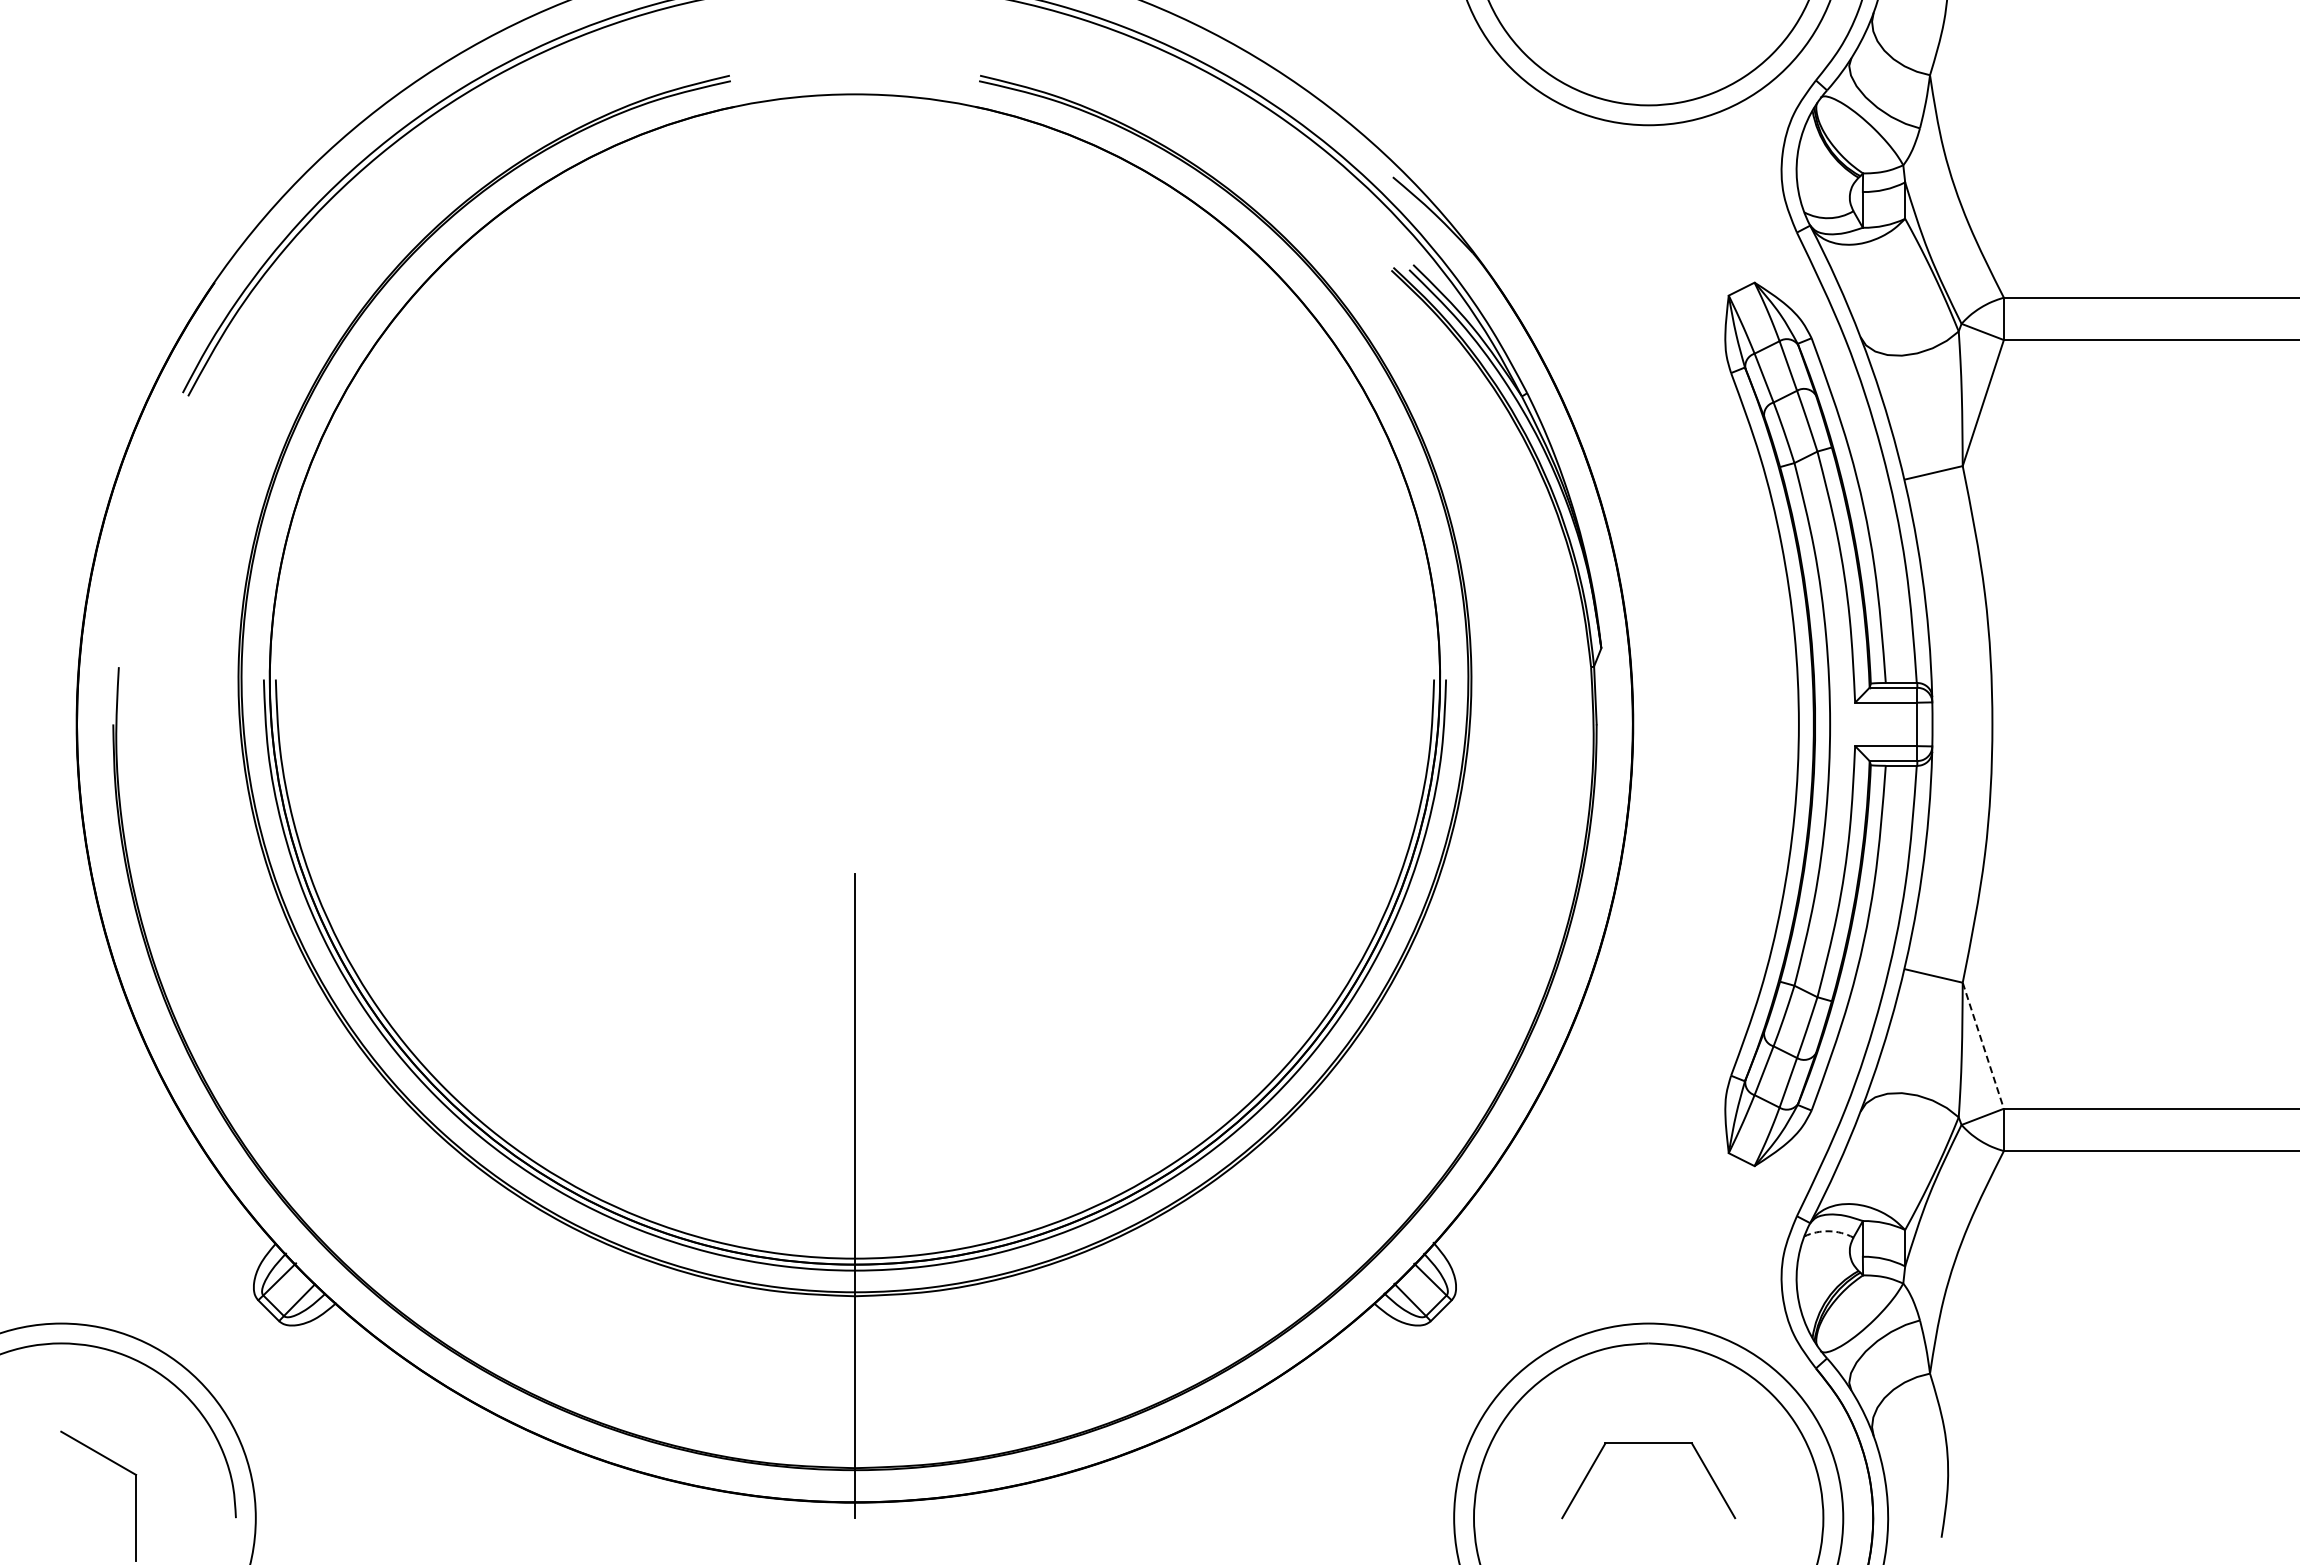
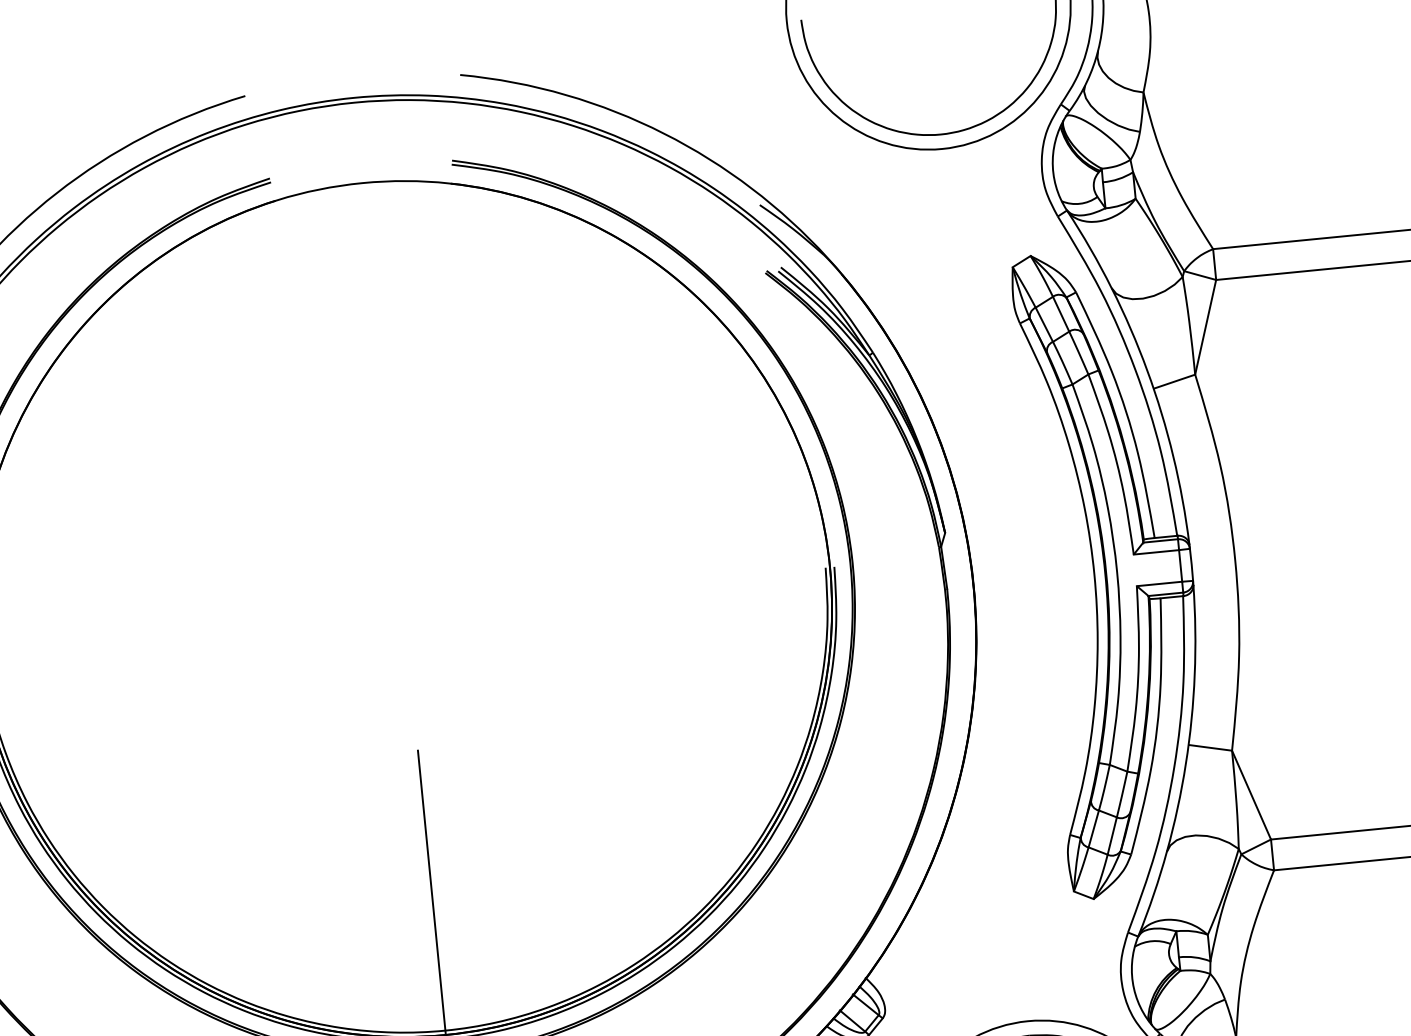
line: (1983, 1046) -> (1251, 795), dashed -> solid
arc: (1828, 1231) -> (1152, 941), dashed -> solid

